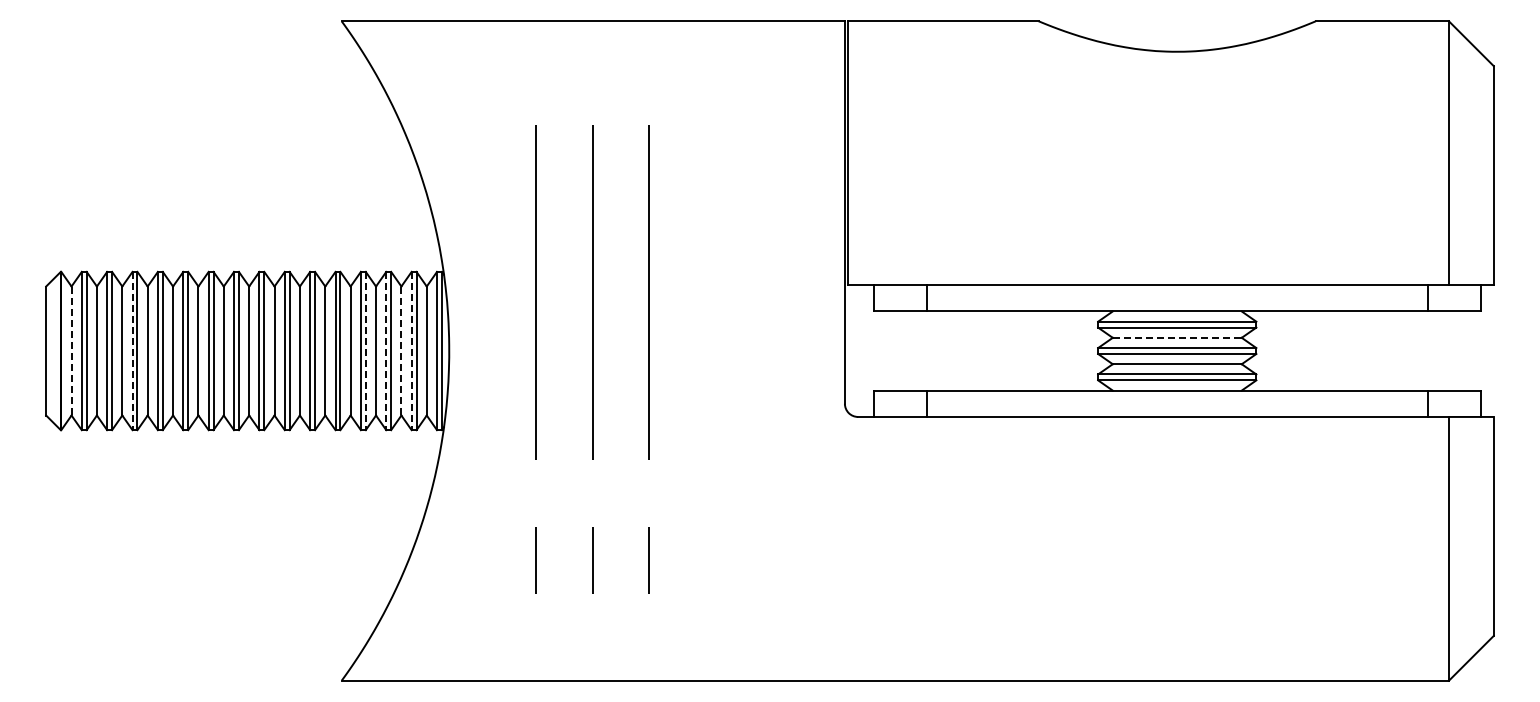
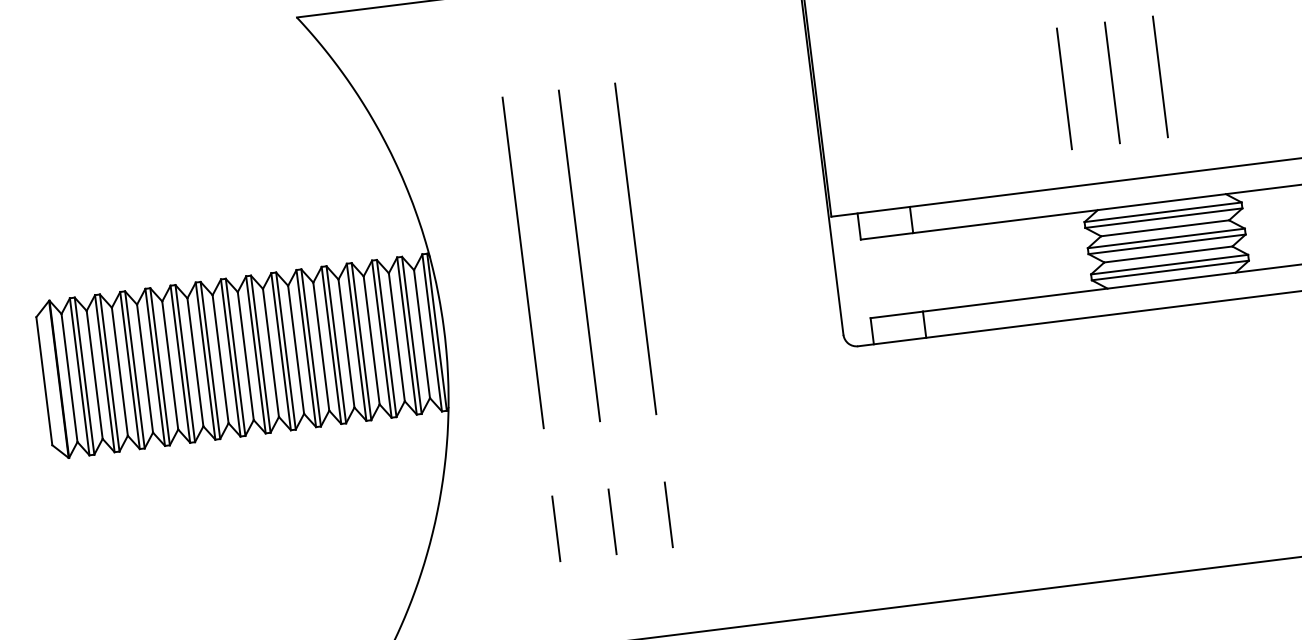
line: (1094, 186) -> (1064, 88), added
line: (1142, 186) -> (1111, 82), added
line: (1191, 186) -> (1160, 76), added
line: (1177, 337) -> (1165, 227), dashed -> solid
line: (71, 351) -> (69, 378), dashed -> solid
line: (132, 351) -> (130, 371), dashed -> solid
line: (365, 351) -> (361, 342), dashed -> solid
line: (386, 351) -> (382, 339), dashed -> solid
line: (401, 351) -> (396, 337), dashed -> solid
line: (411, 351) -> (406, 336), dashed -> solid

